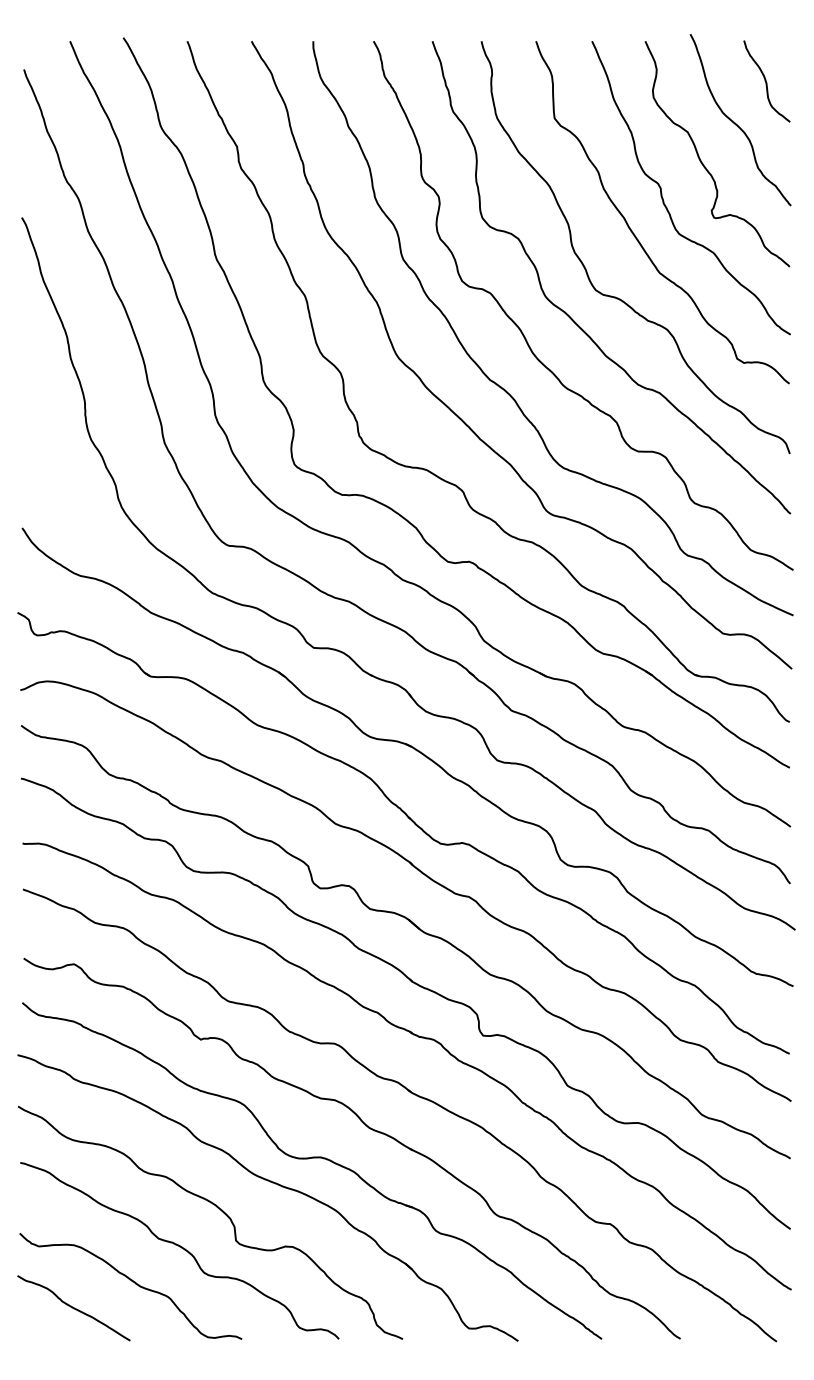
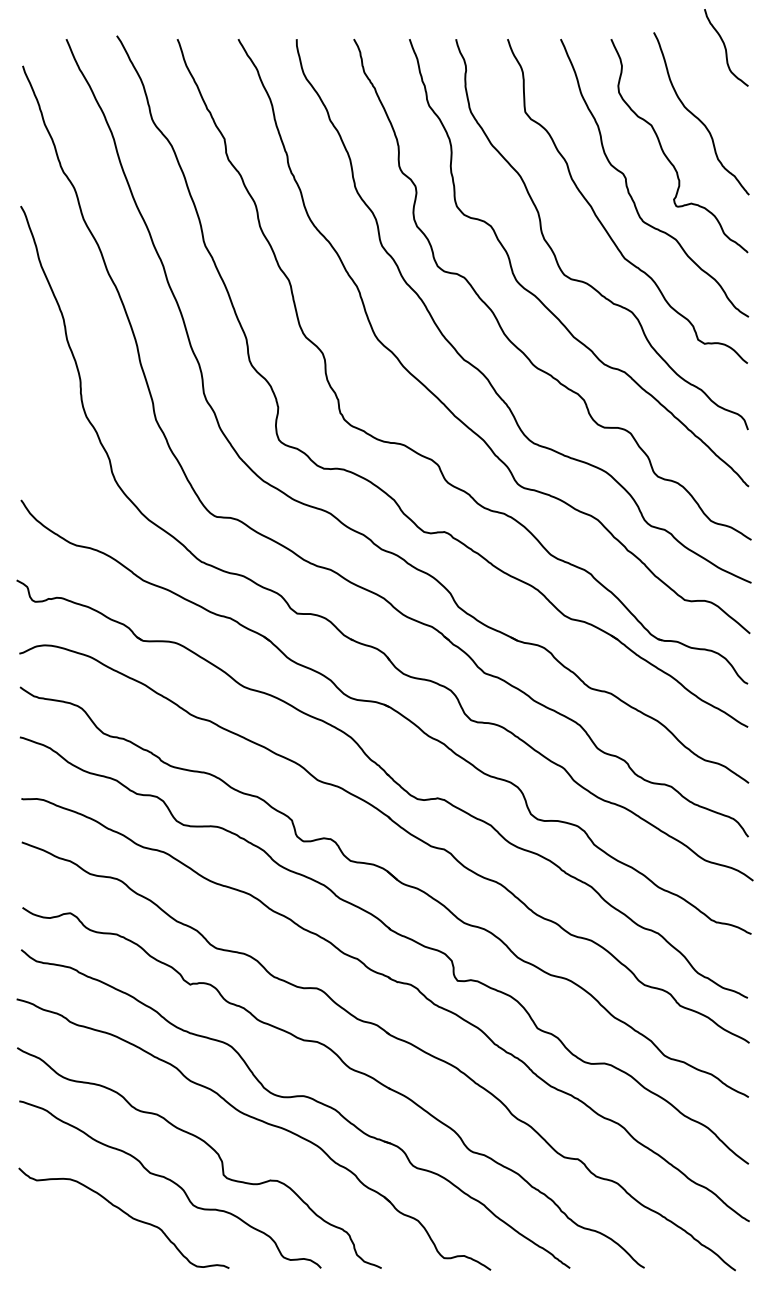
curve: (766, 81) -> (725, 47), moved
curve: (73, 1308) -> (69, 1239), removed

